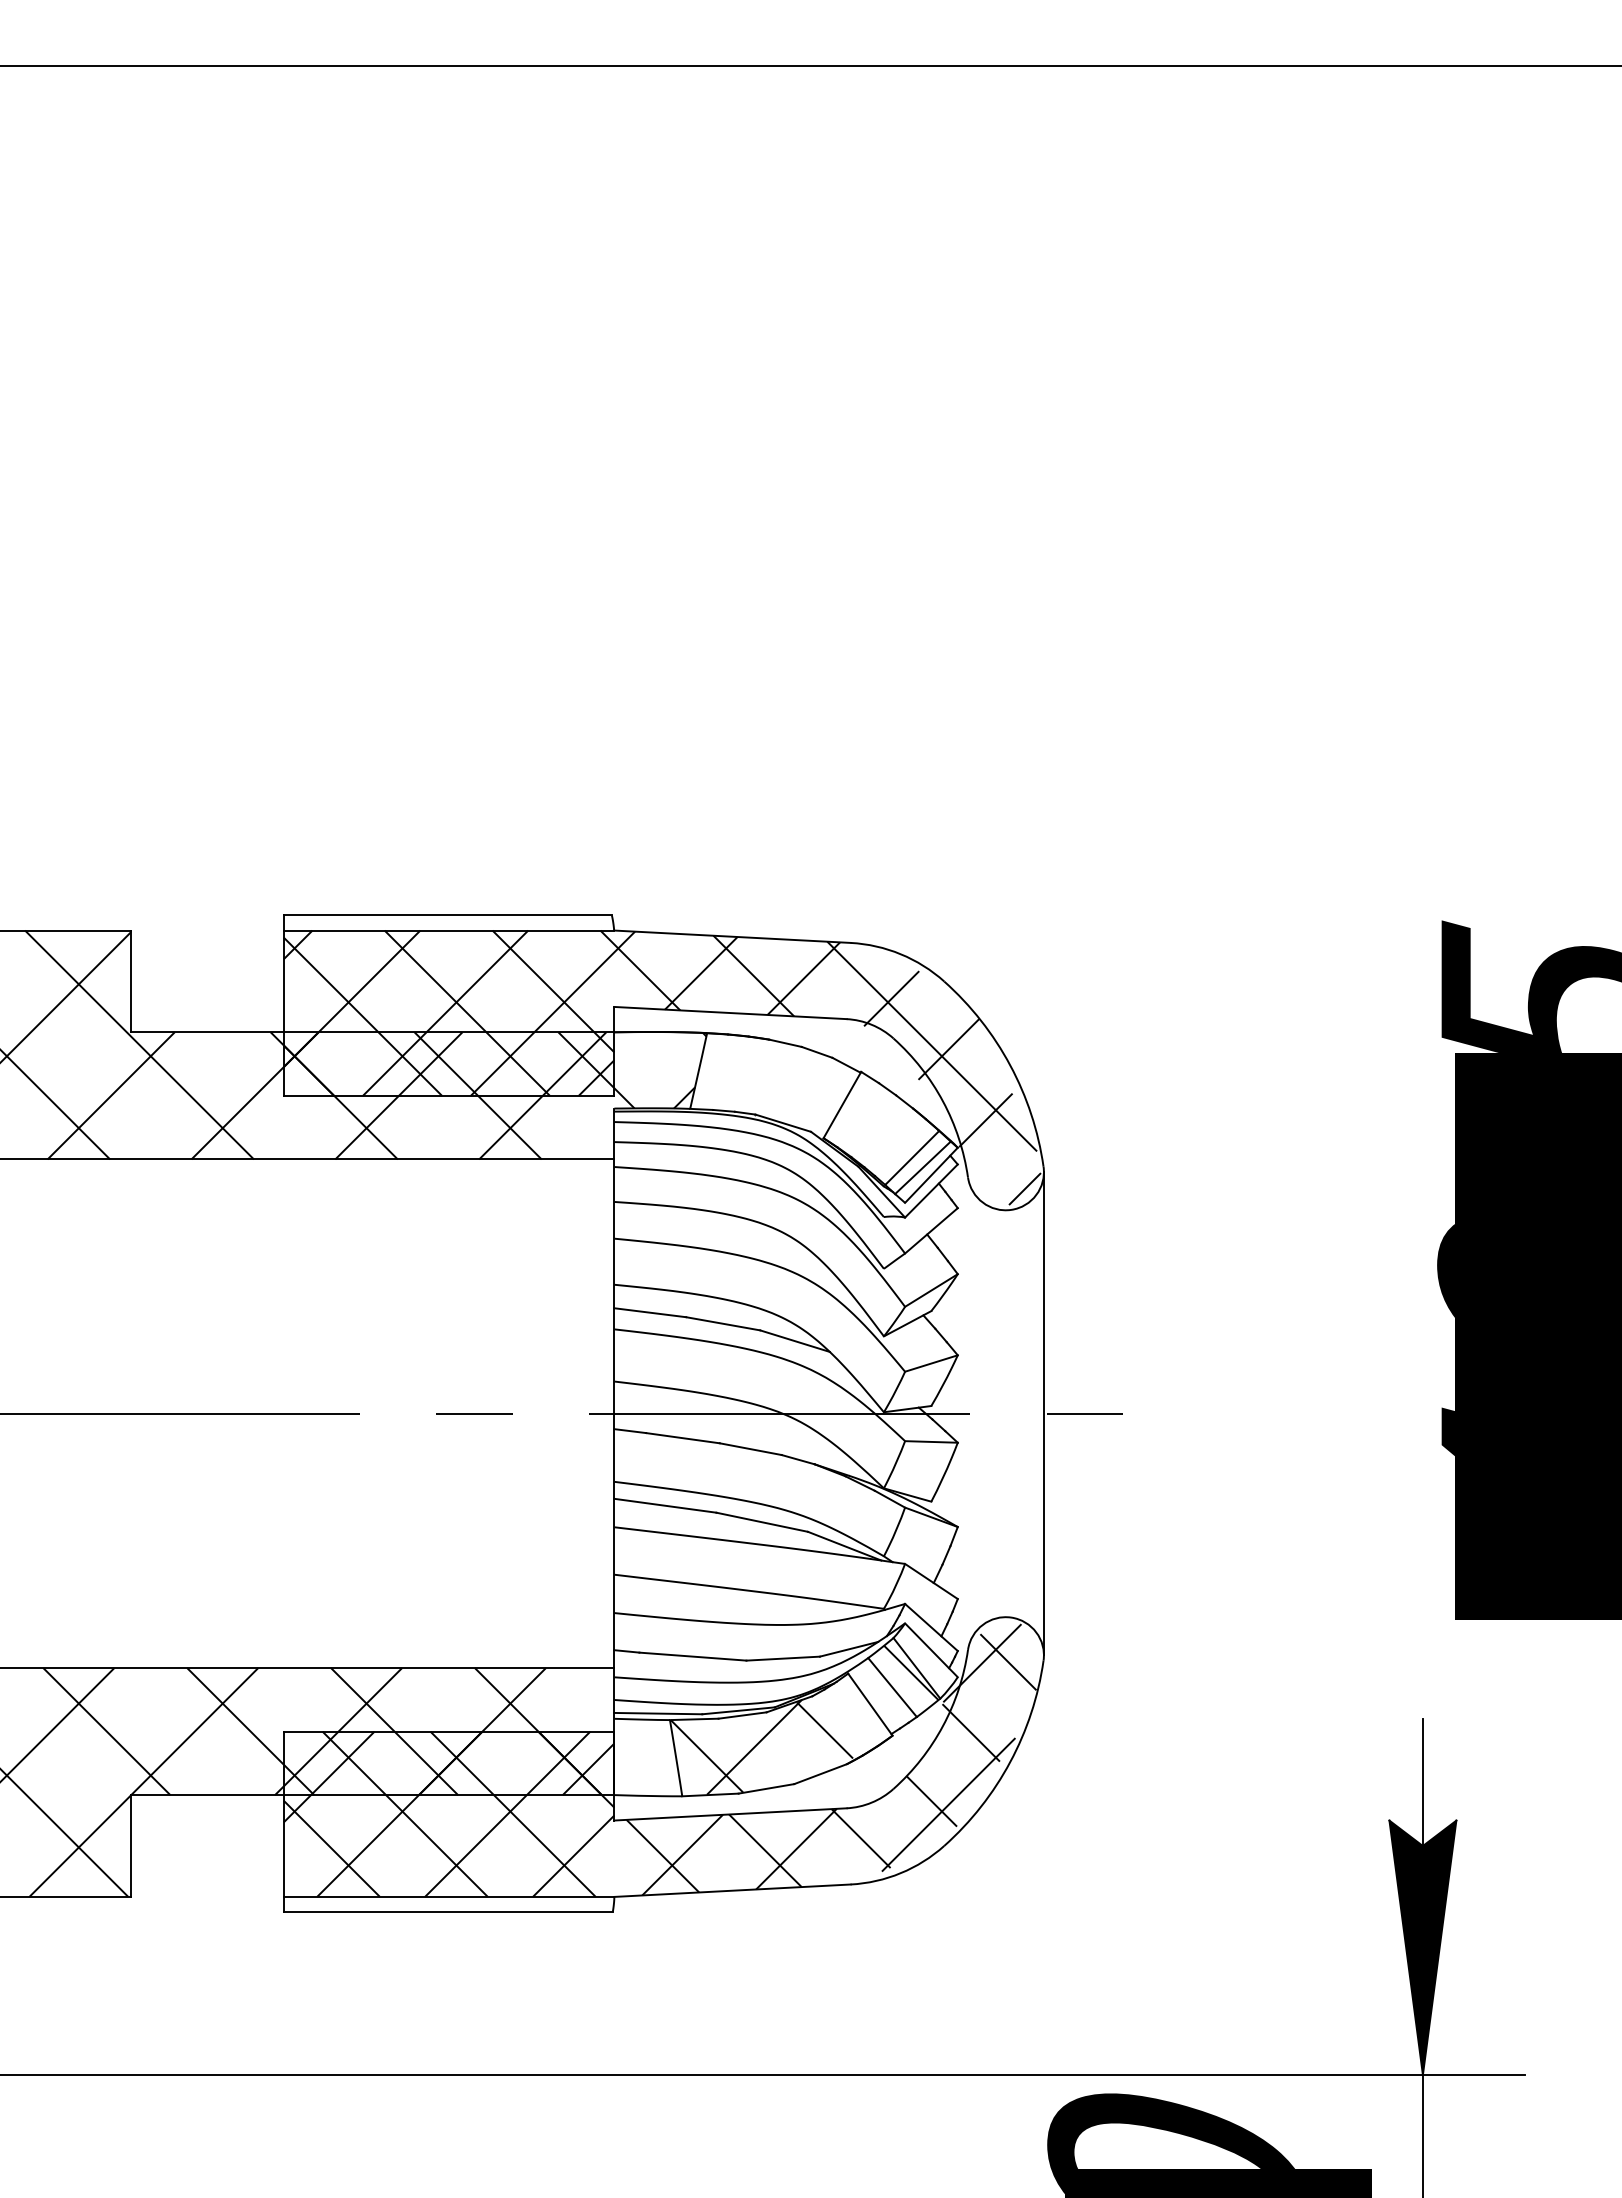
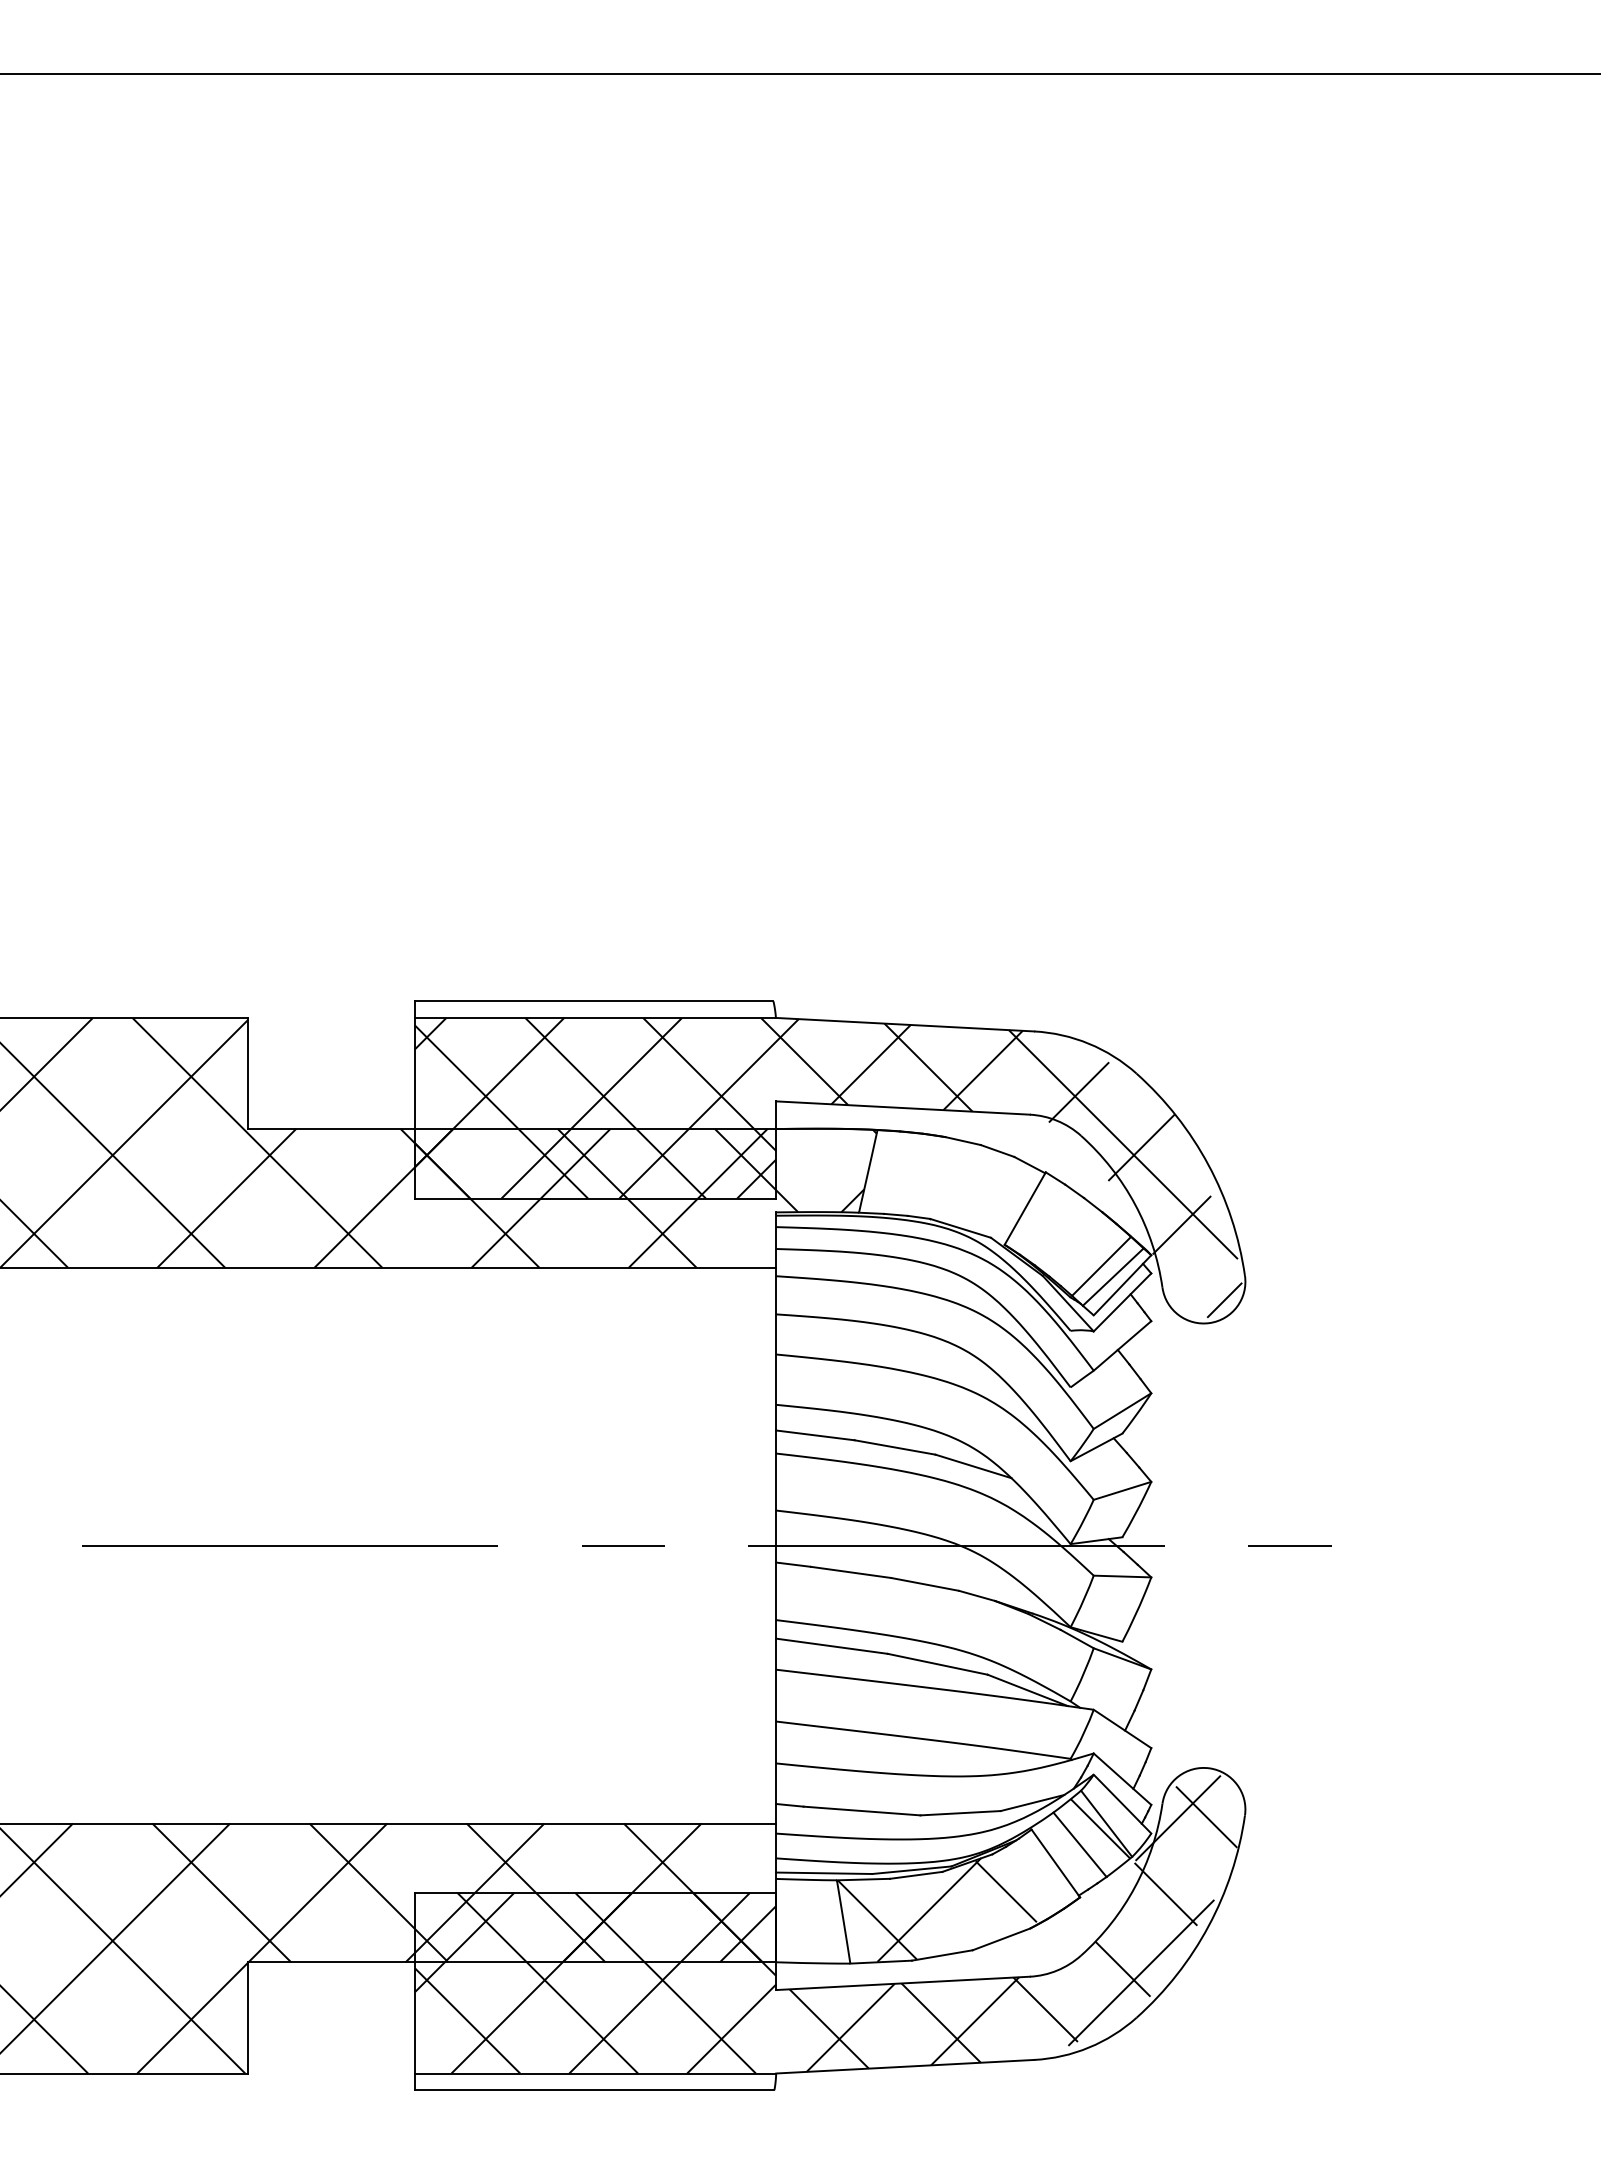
line: (1043, 1413) -> (1244, 1545), removed

